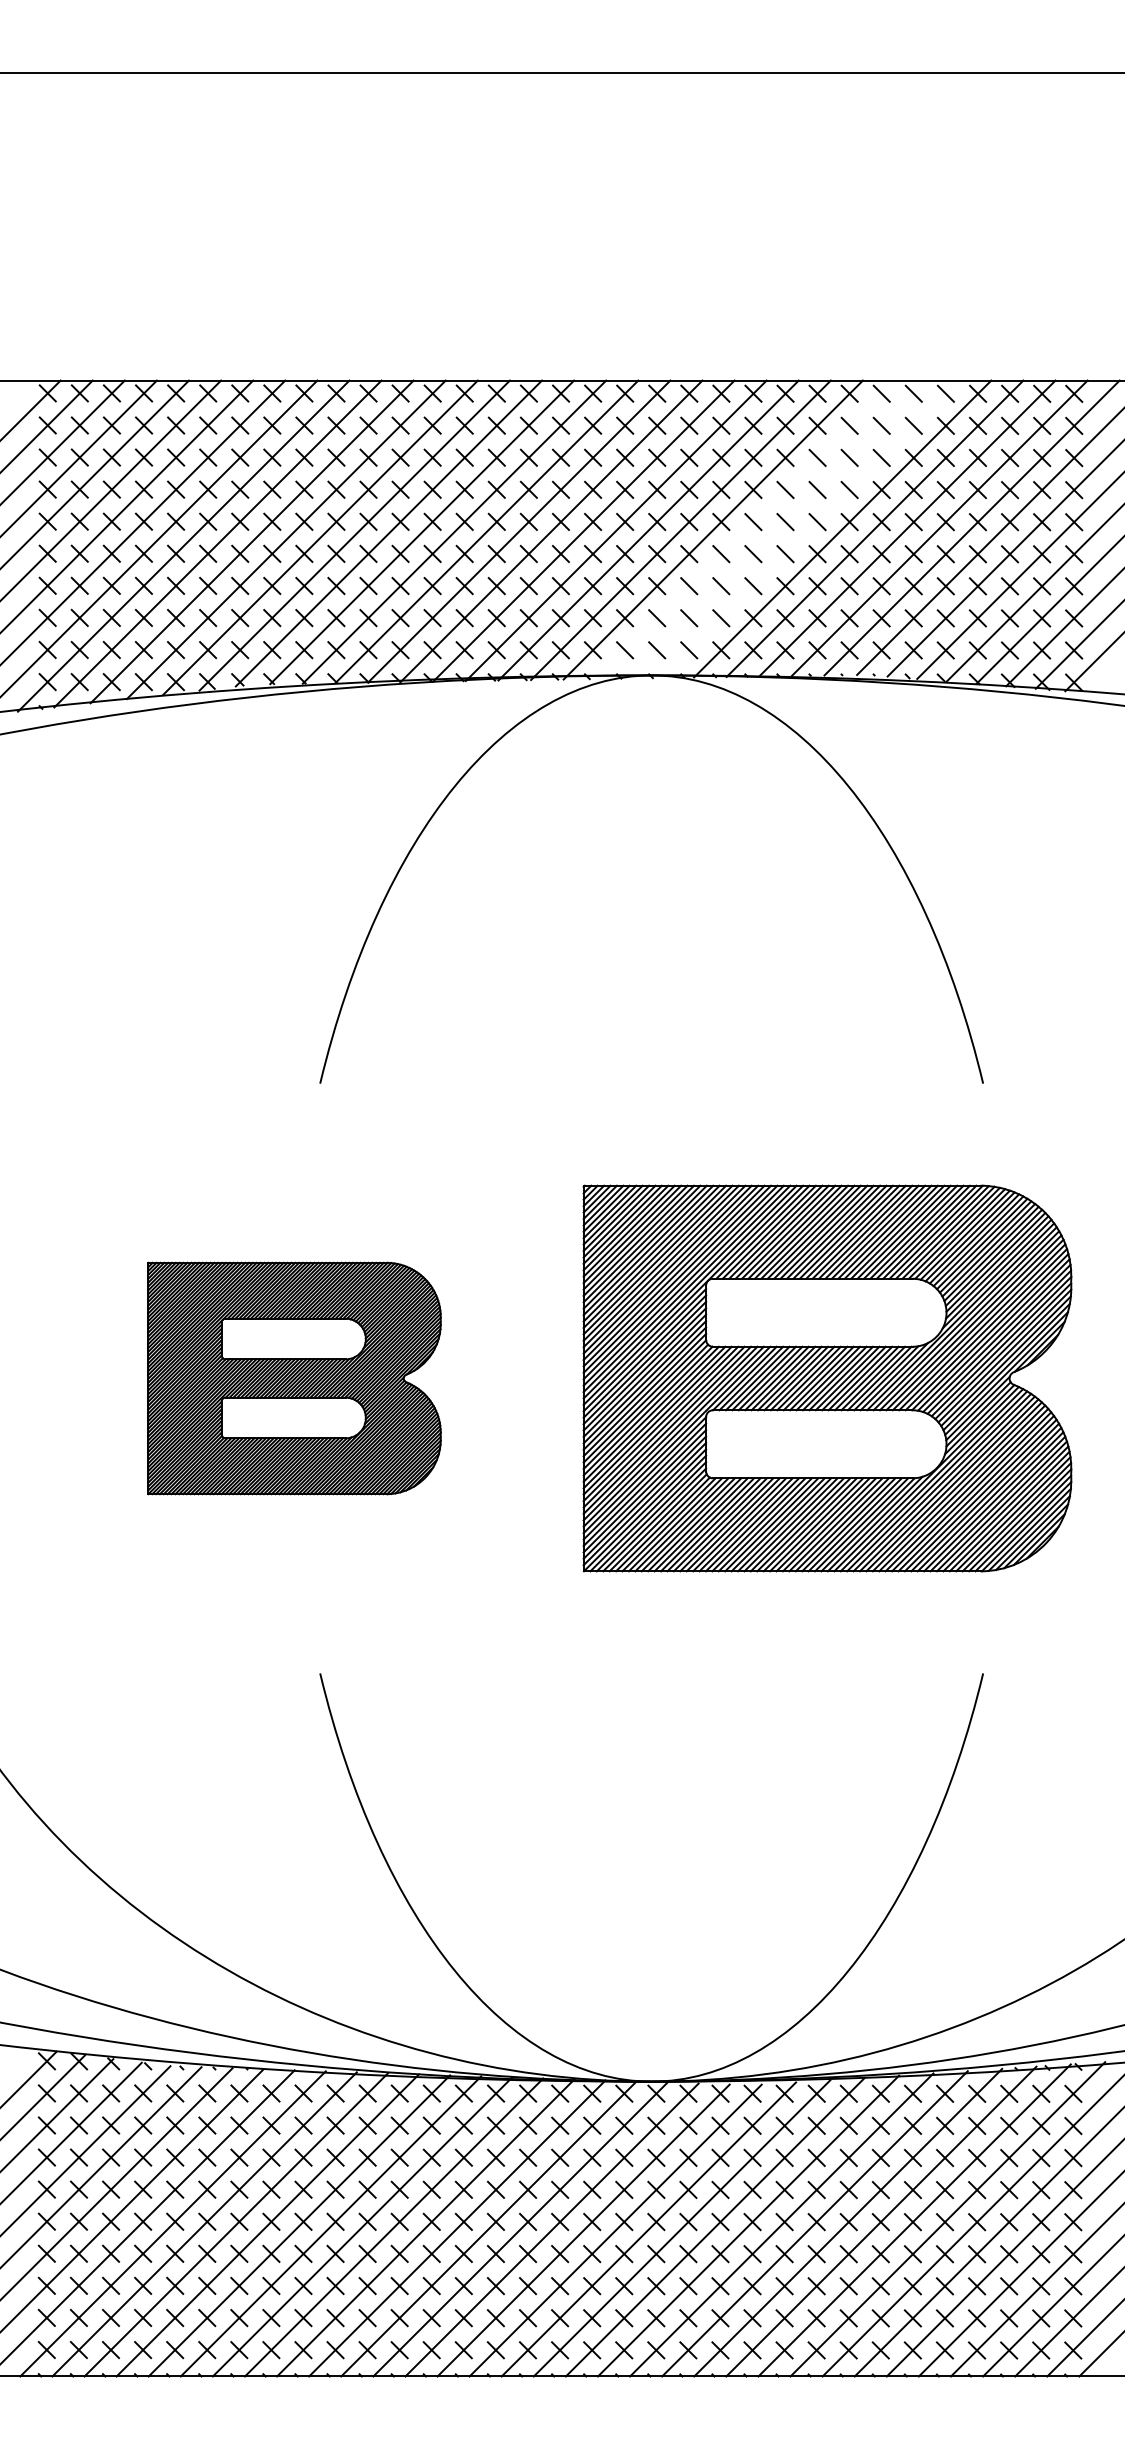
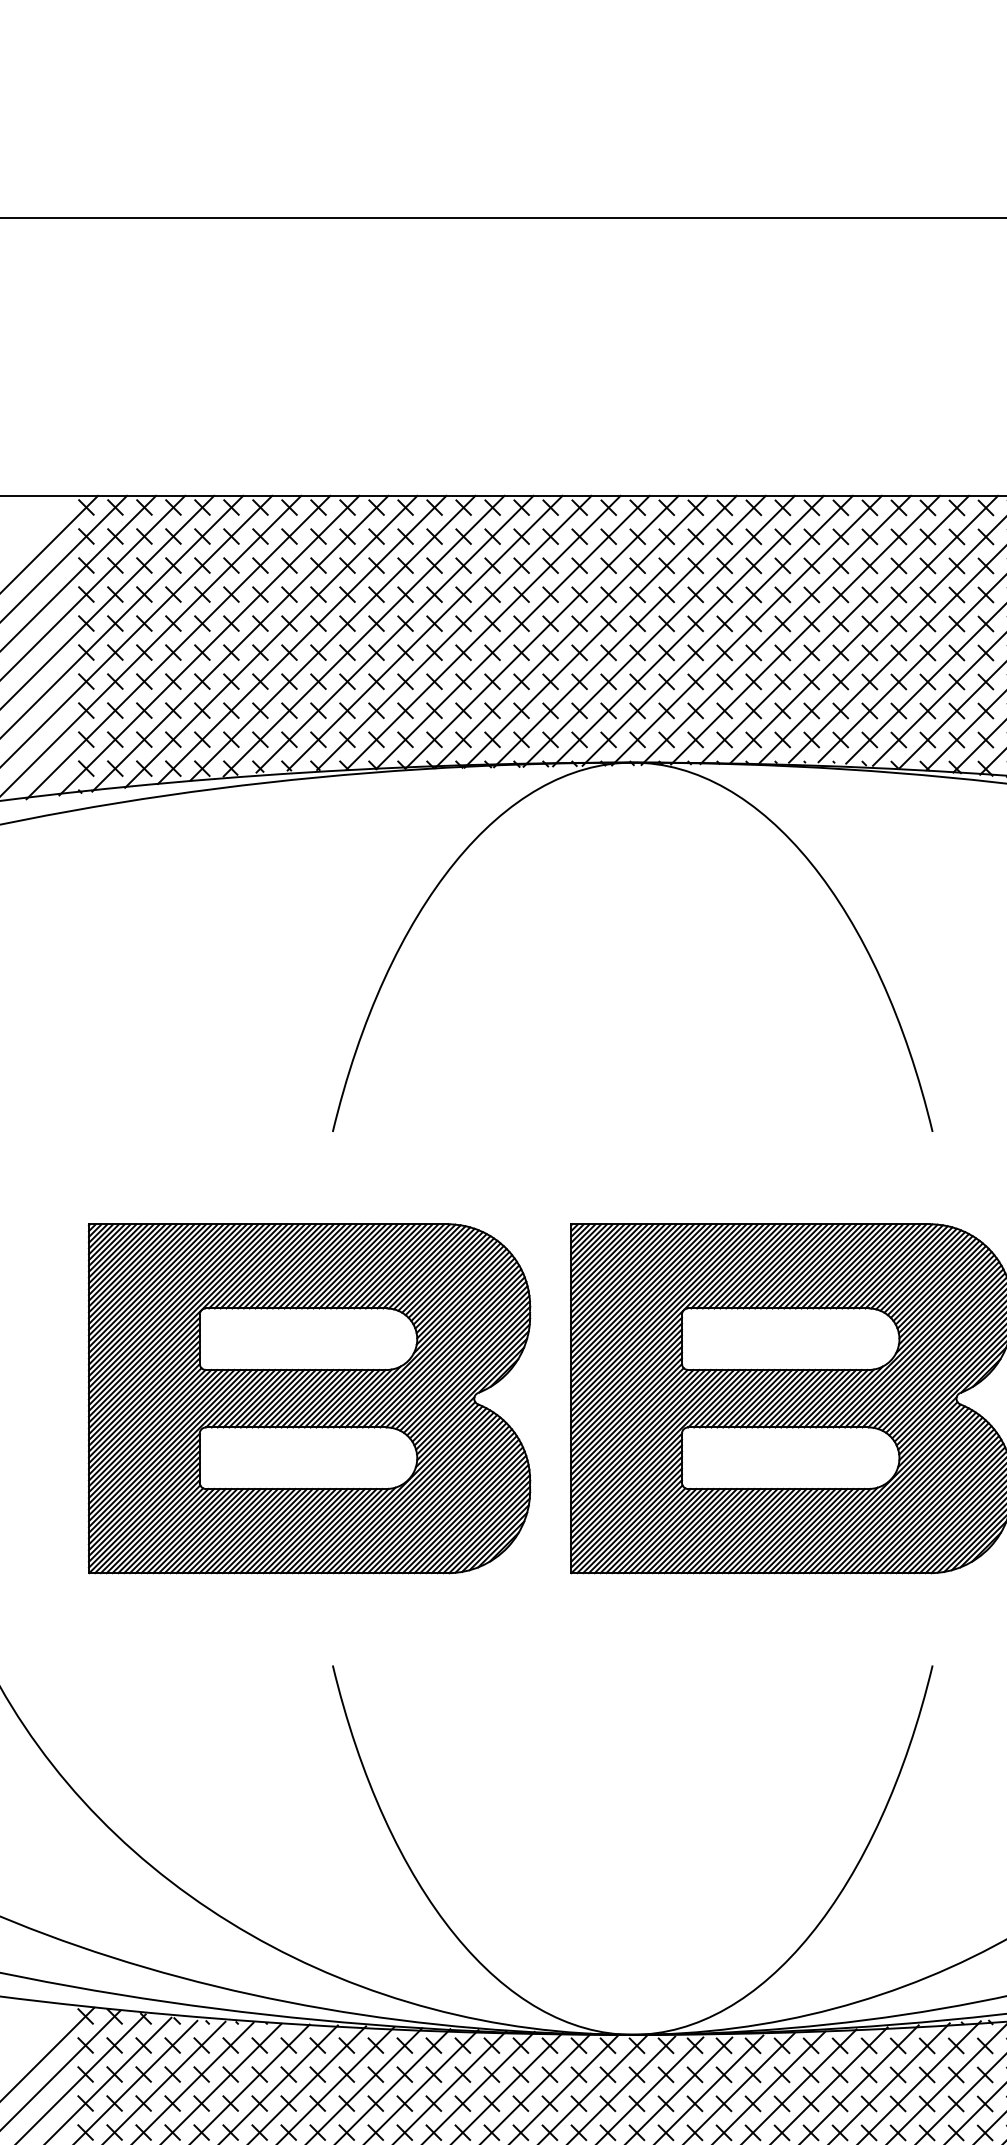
line: (745, 529) -> (717, 630), added
line: (777, 529) -> (746, 630), added
line: (810, 529) -> (776, 630), added
part: (294, 1378) -> (309, 1398), size x1.67

